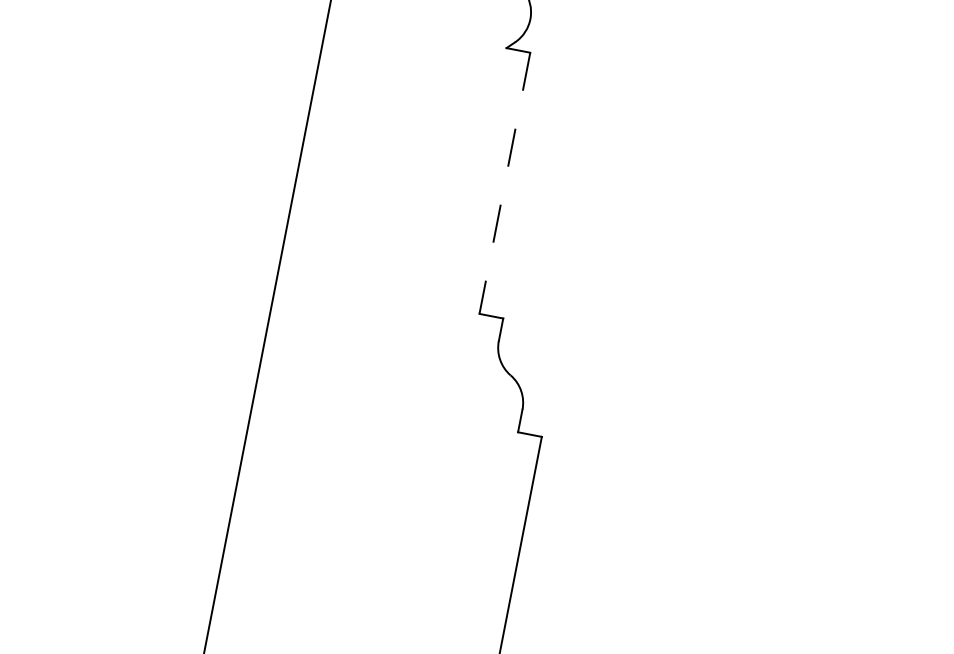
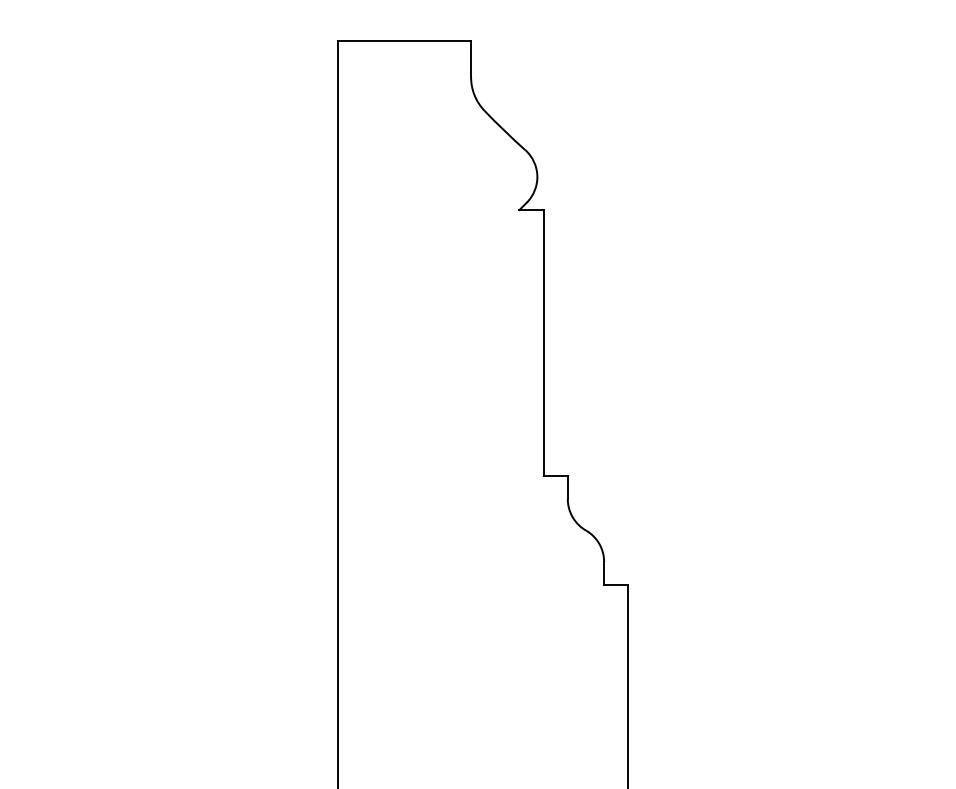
line: (504, 183) -> (543, 343), dashed -> solid

